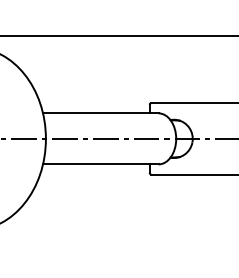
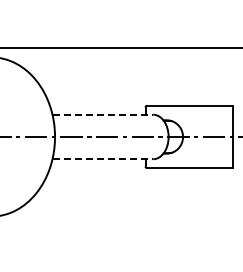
line: (101, 113) -> (103, 114), solid -> dashed
line: (101, 164) -> (103, 159), solid -> dashed

